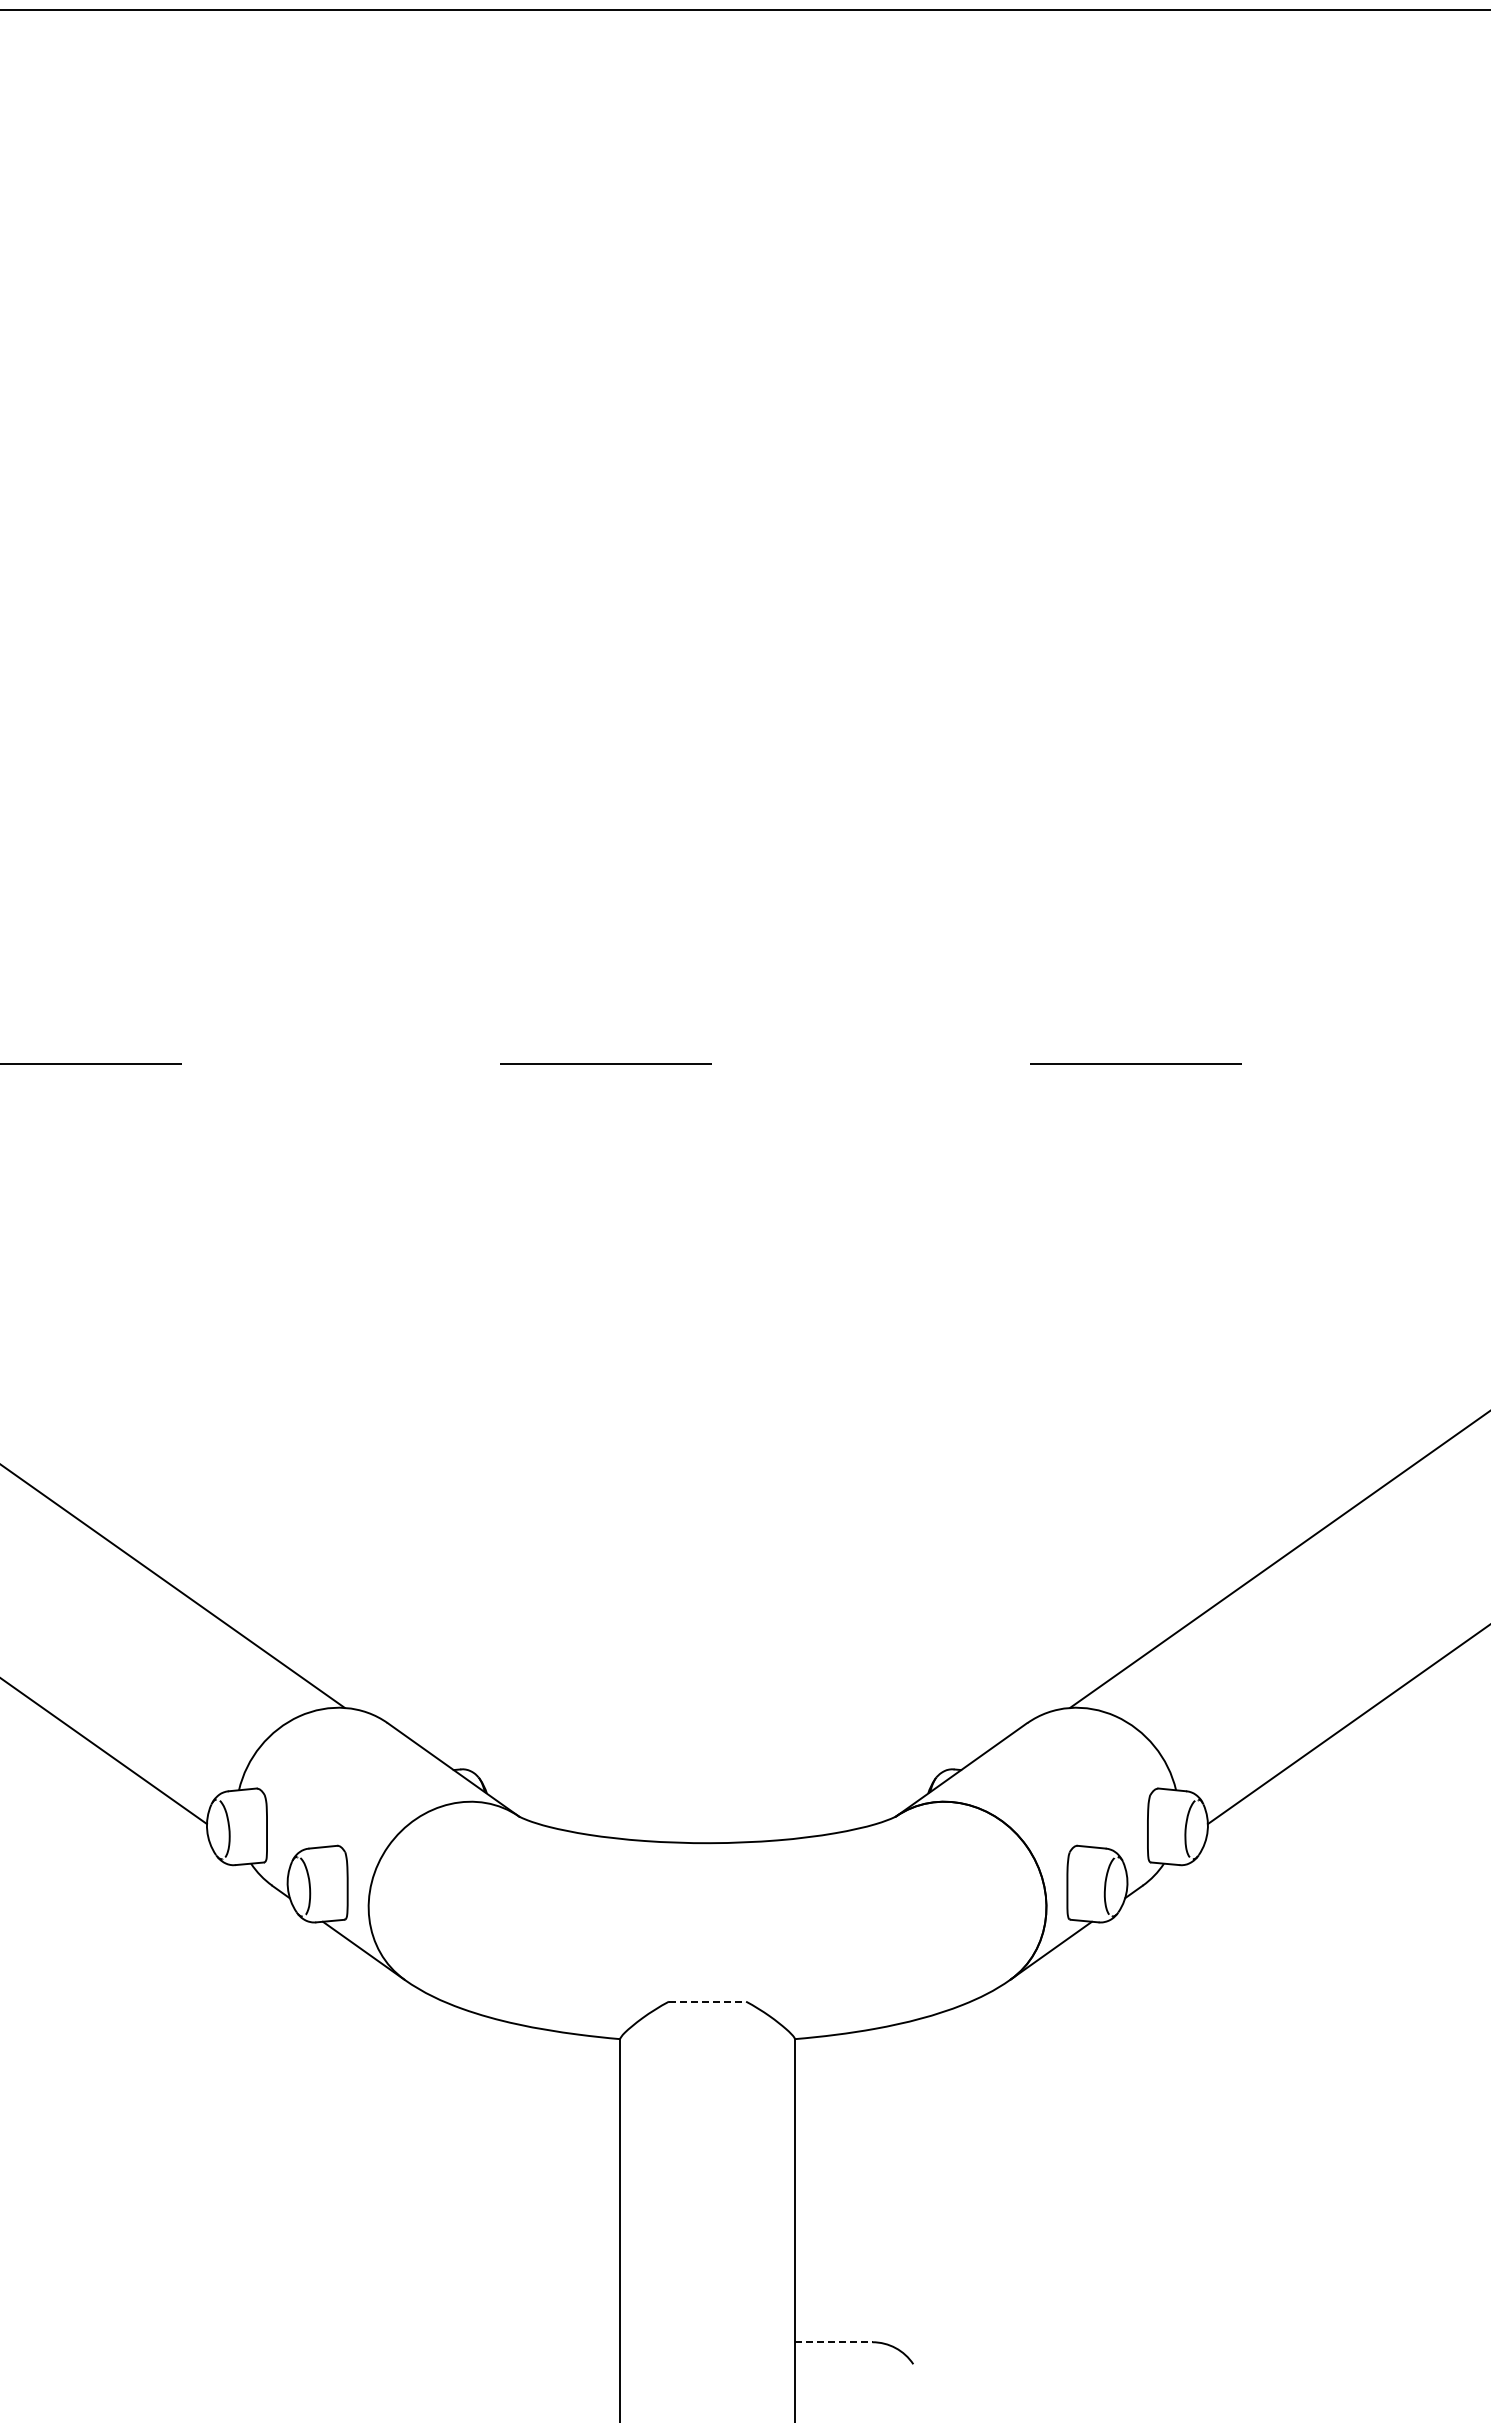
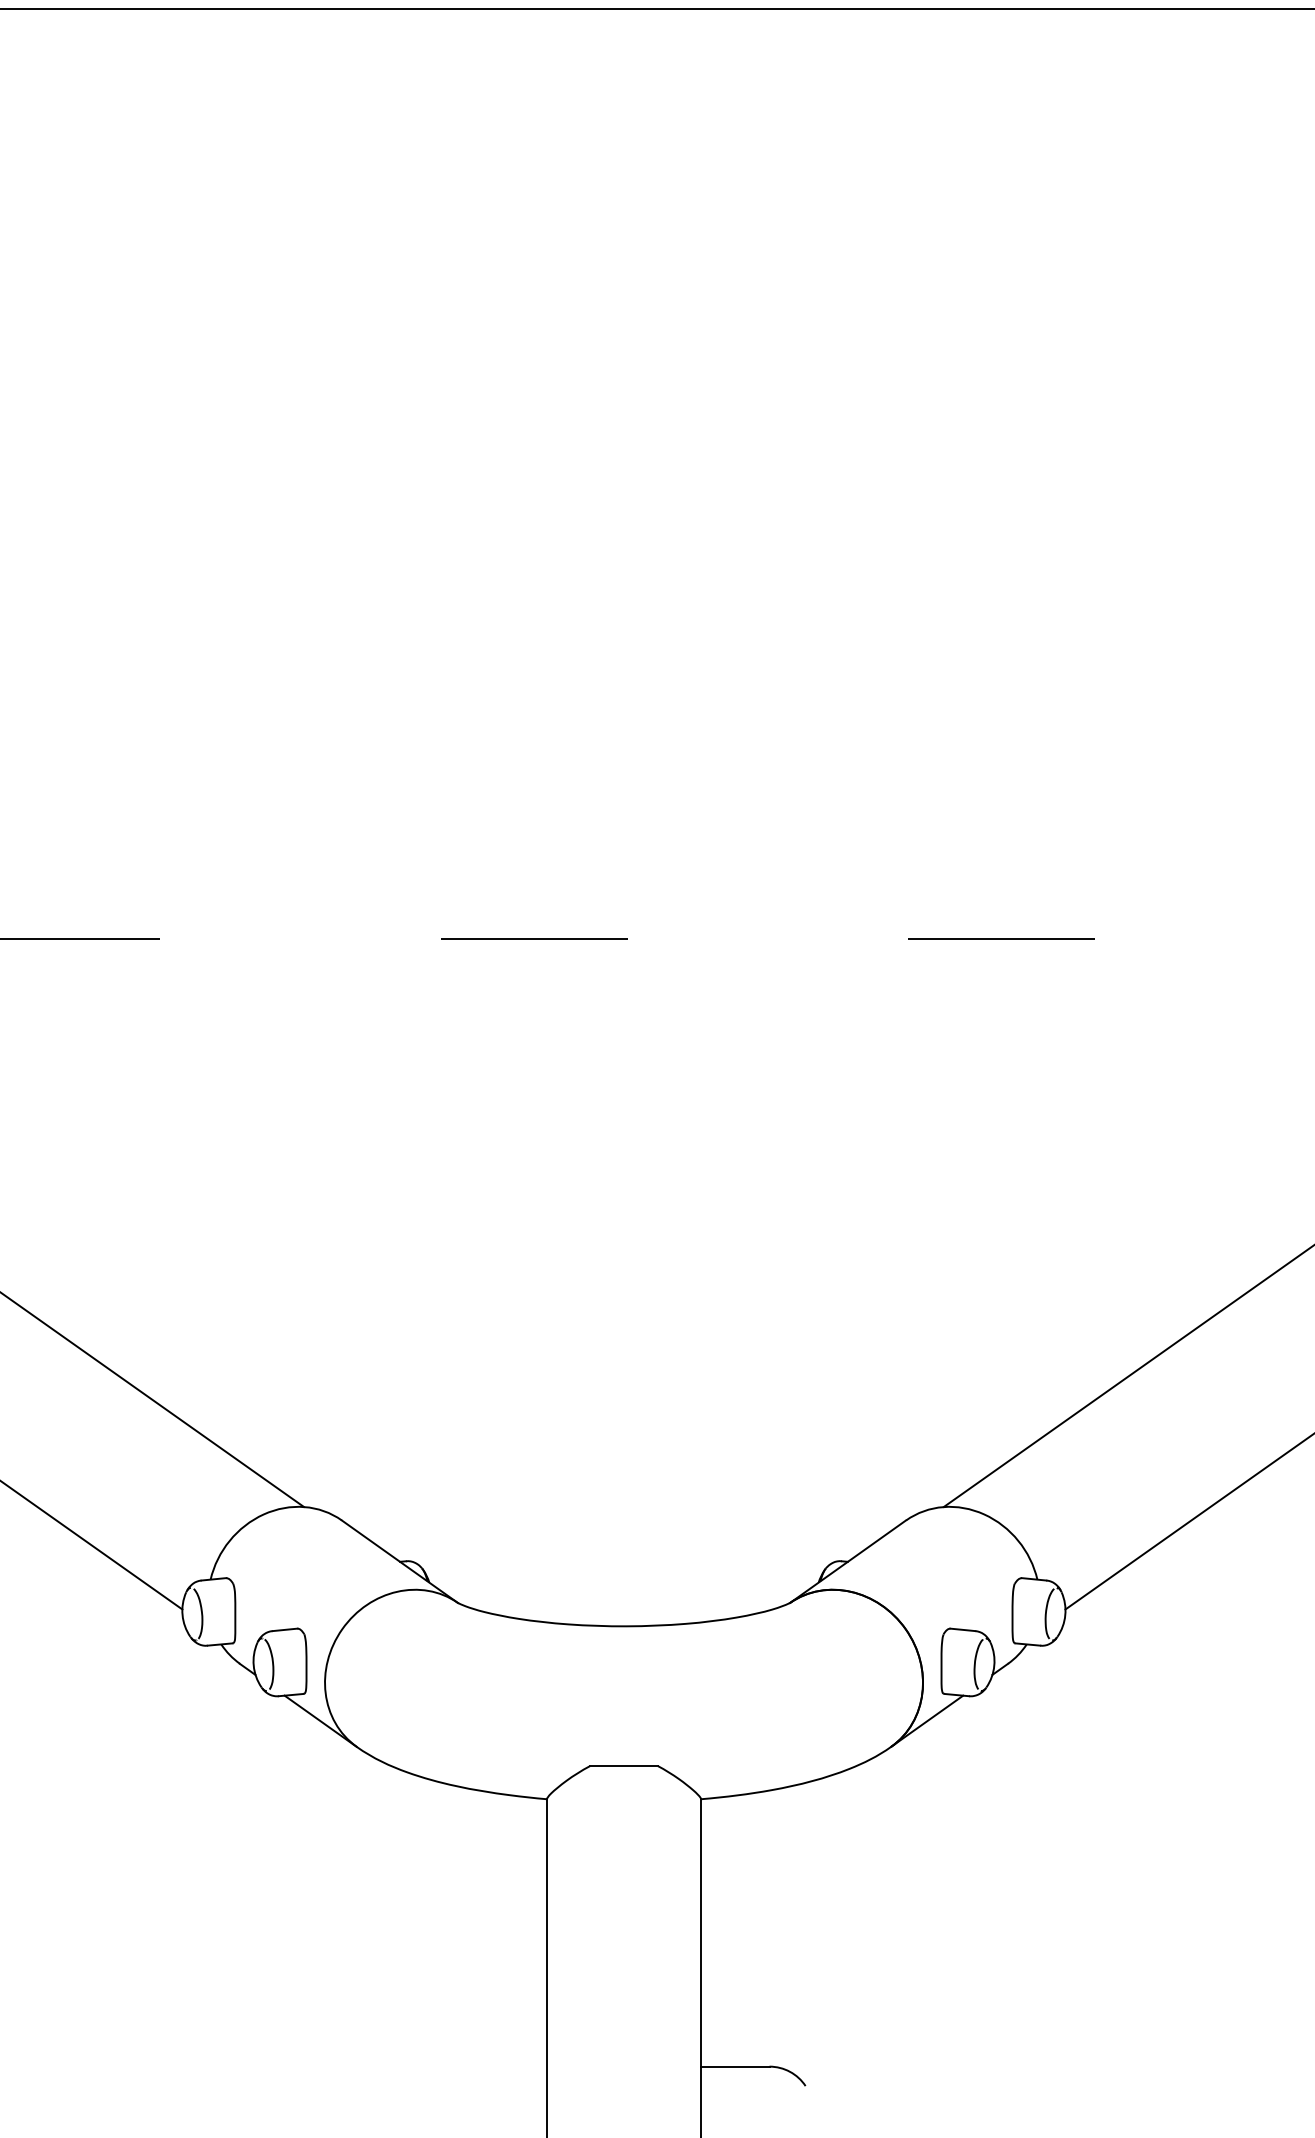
line: (707, 2001) -> (623, 1766), dashed -> solid
line: (833, 2342) -> (735, 2066), dashed -> solid

